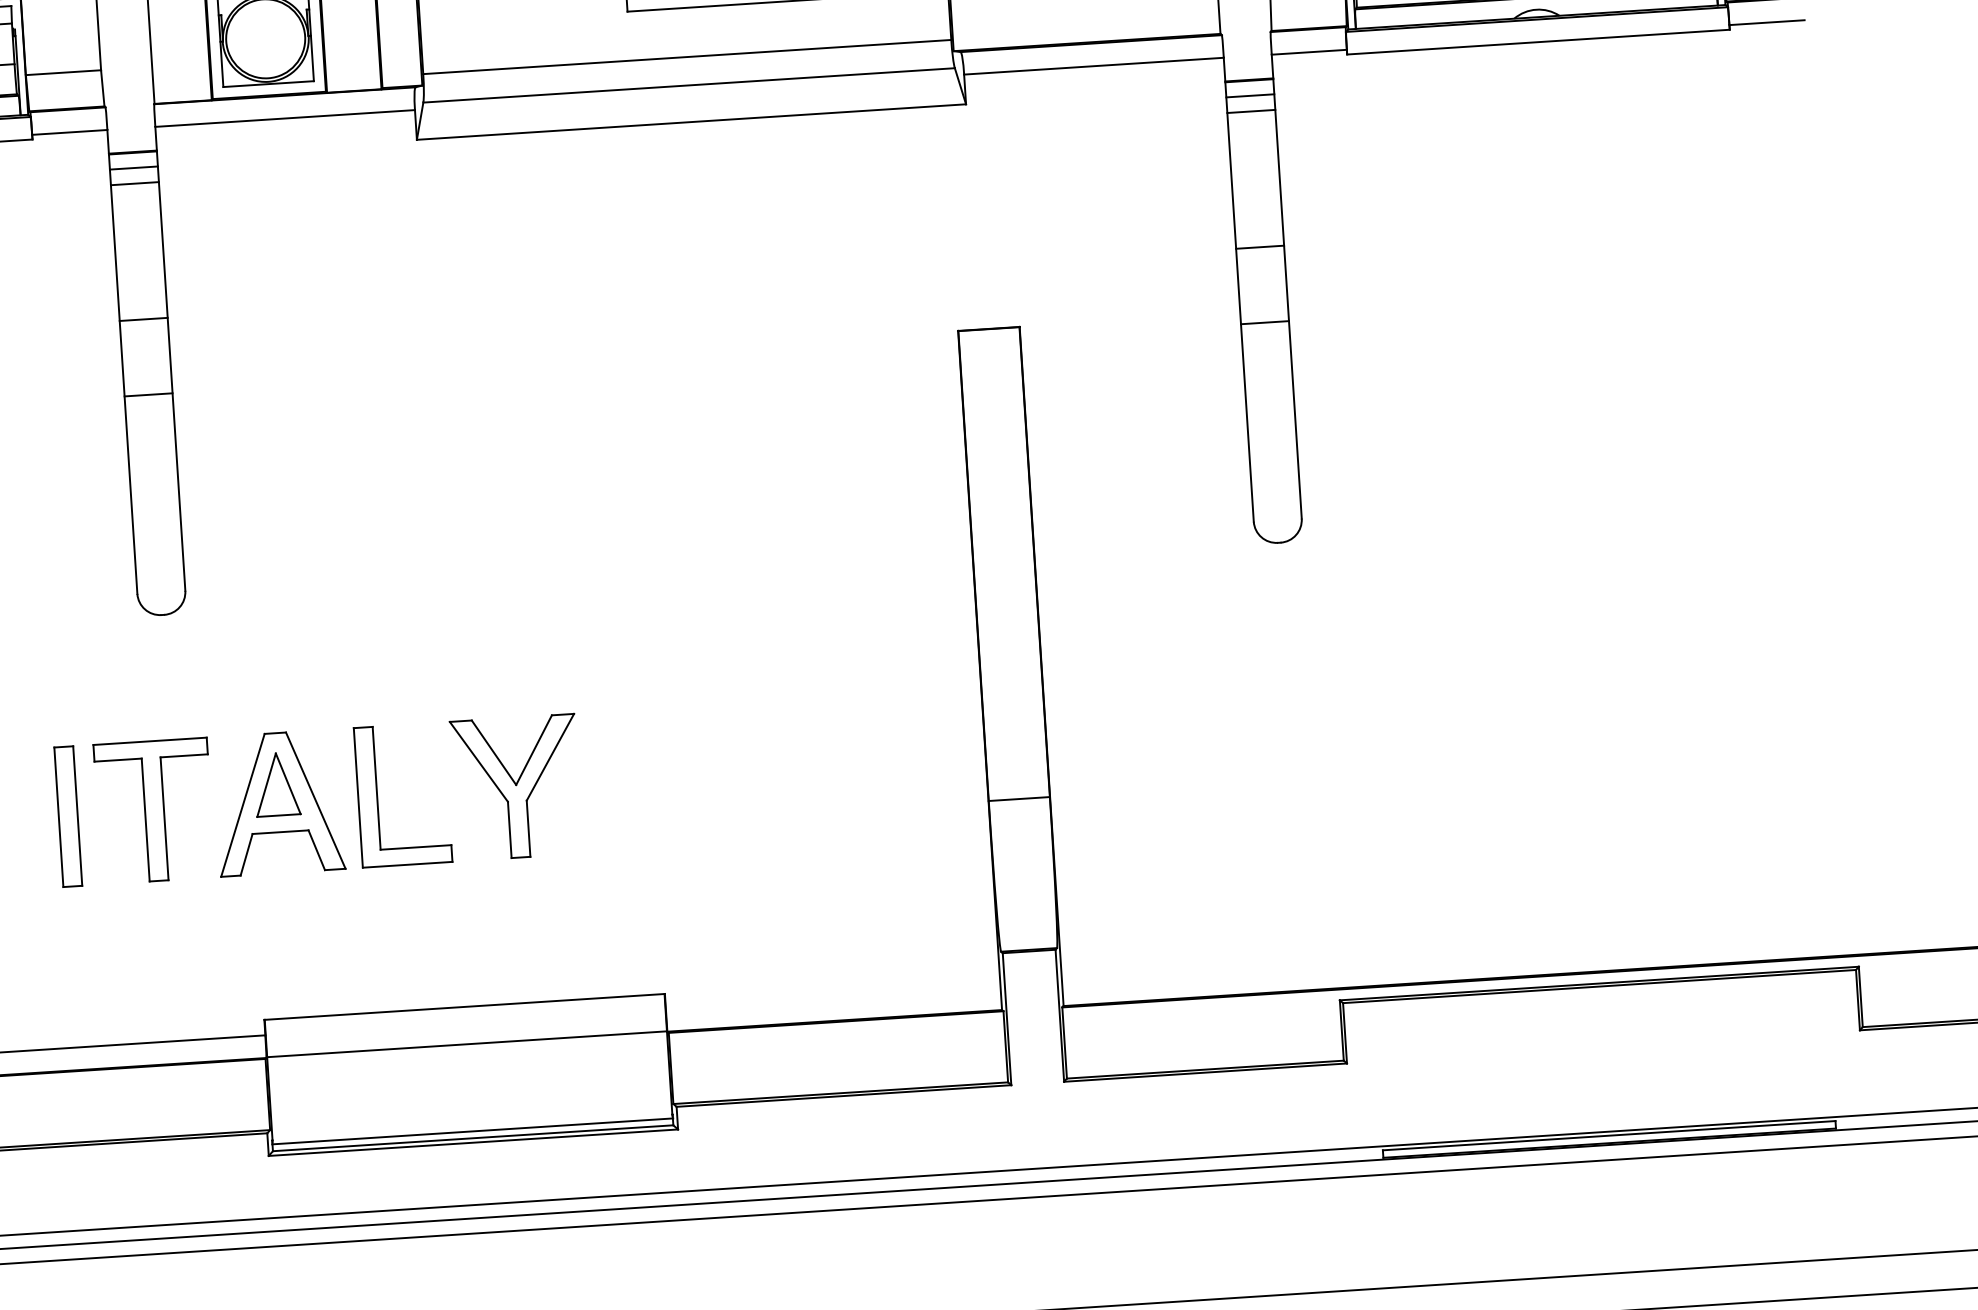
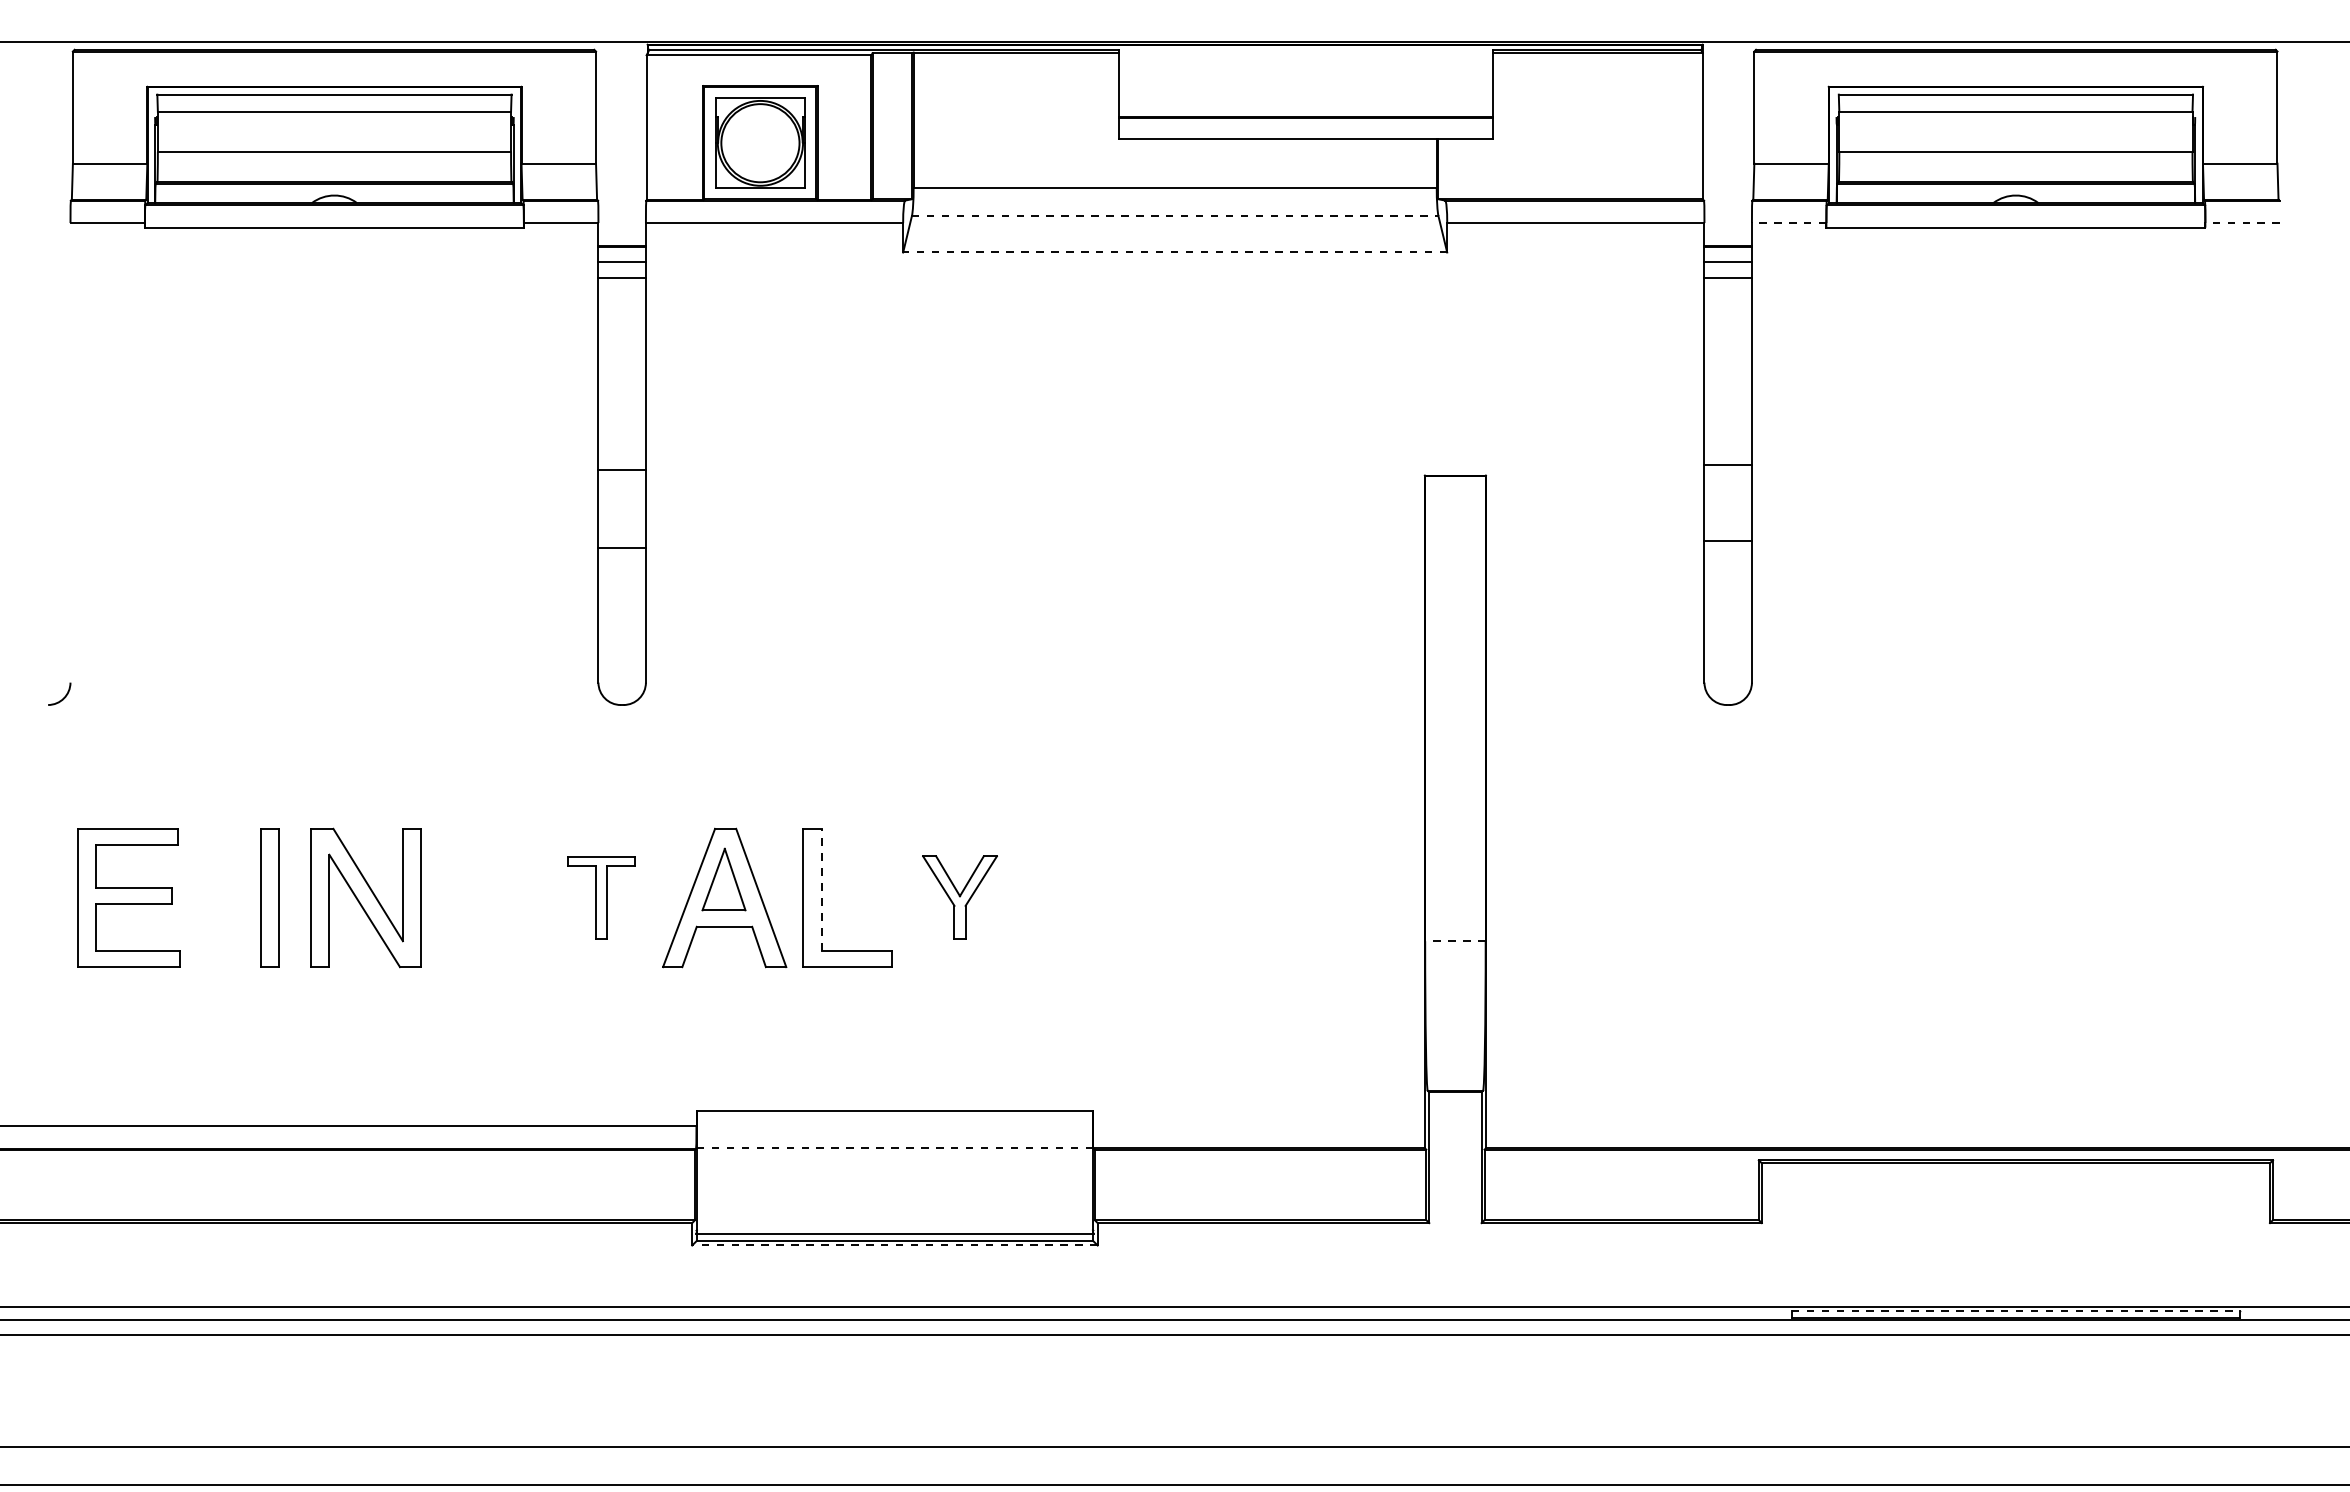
line: (1766, 23) -> (2242, 223), solid -> dashed
line: (1308, 52) -> (1788, 223), solid -> dashed
line: (689, 85) -> (1175, 216), solid -> dashed
line: (690, 122) -> (1174, 252), solid -> dashed
line: (1259, 247) -> (1727, 465), moved
line: (143, 319) -> (621, 470), moved
line: (1264, 322) -> (1727, 540), moved
line: (147, 394) -> (621, 547), moved
part: (515, 787) -> (959, 897), size x0.6
line: (377, 788) -> (822, 889), solid -> dashed
line: (1018, 799) -> (1454, 941), solid -> dashed
part: (154, 810) -> (601, 897), size x0.6
part: (67, 816) -> (515, 897), removed
line: (467, 1043) -> (895, 1147), solid -> dashed
line: (1609, 1136) -> (2016, 1311), solid -> dashed
line: (472, 1142) -> (894, 1245), solid -> dashed

